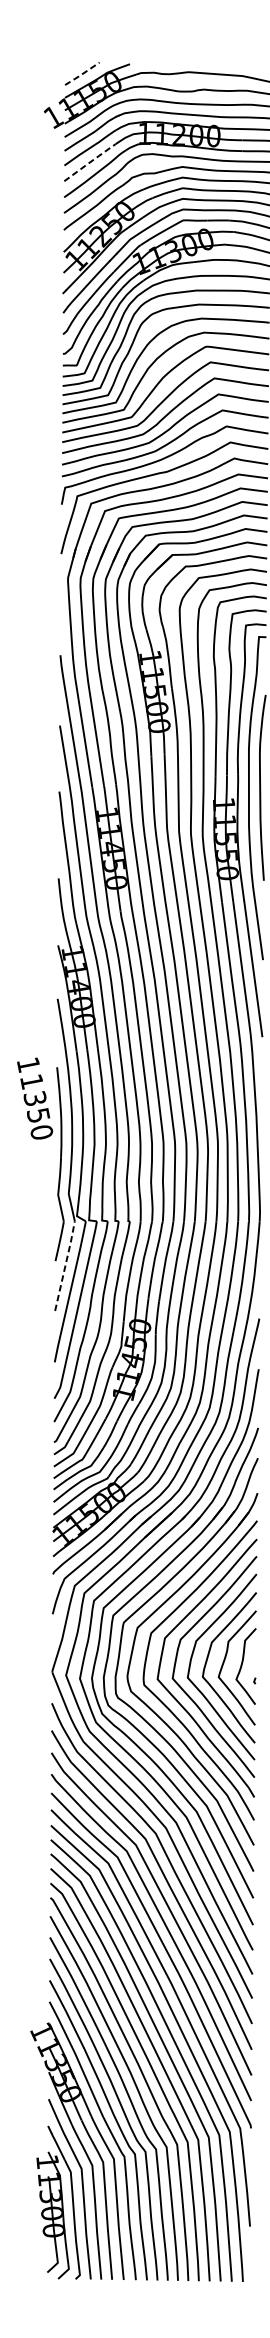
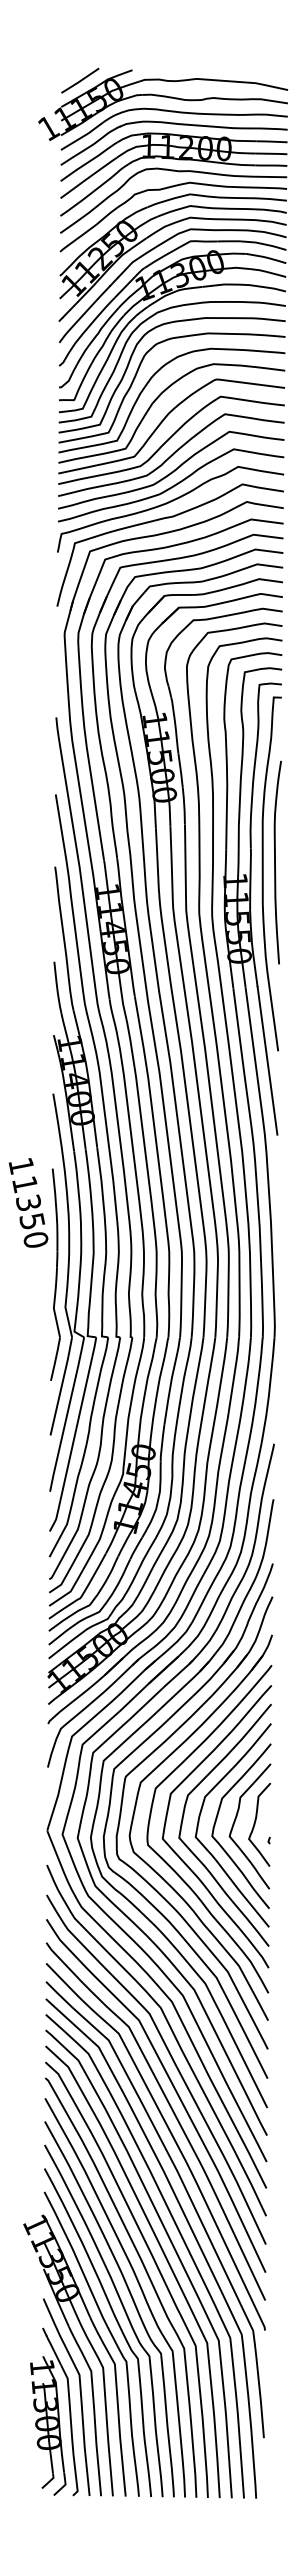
line: (81, 74) -> (79, 81), dashed -> solid
line: (89, 162) -> (88, 177), dashed -> solid
line: (65, 1265) -> (61, 1385), dashed -> solid

